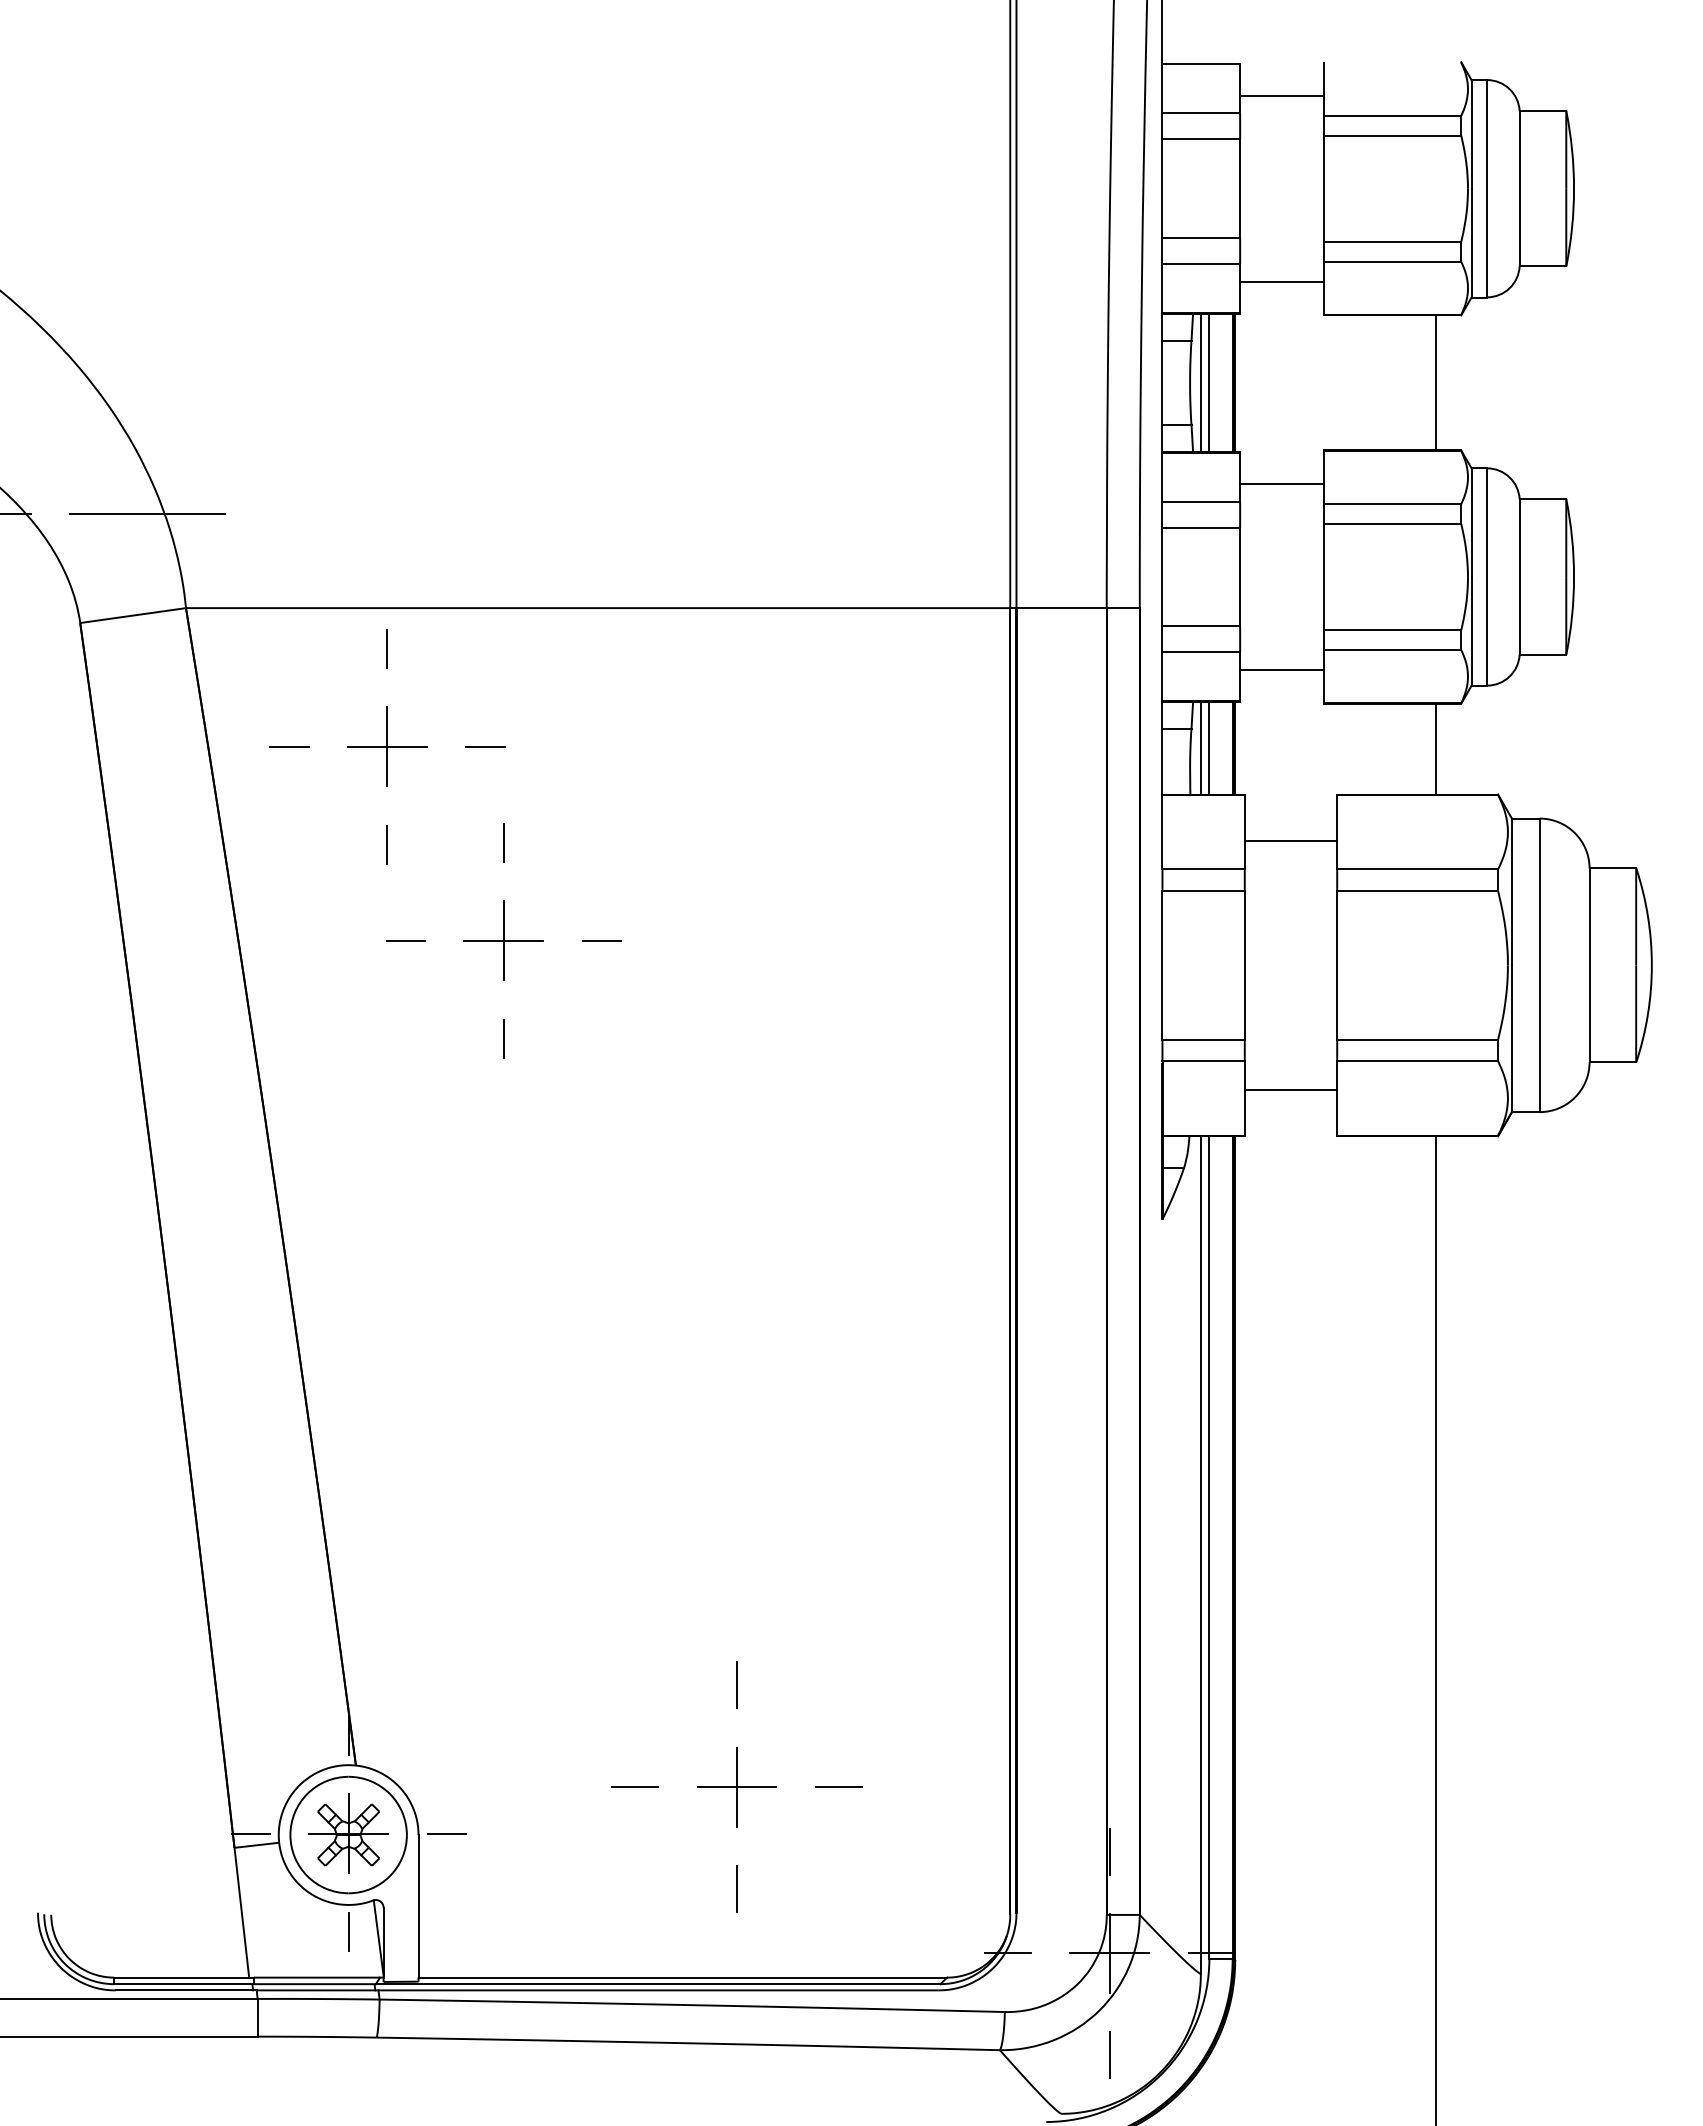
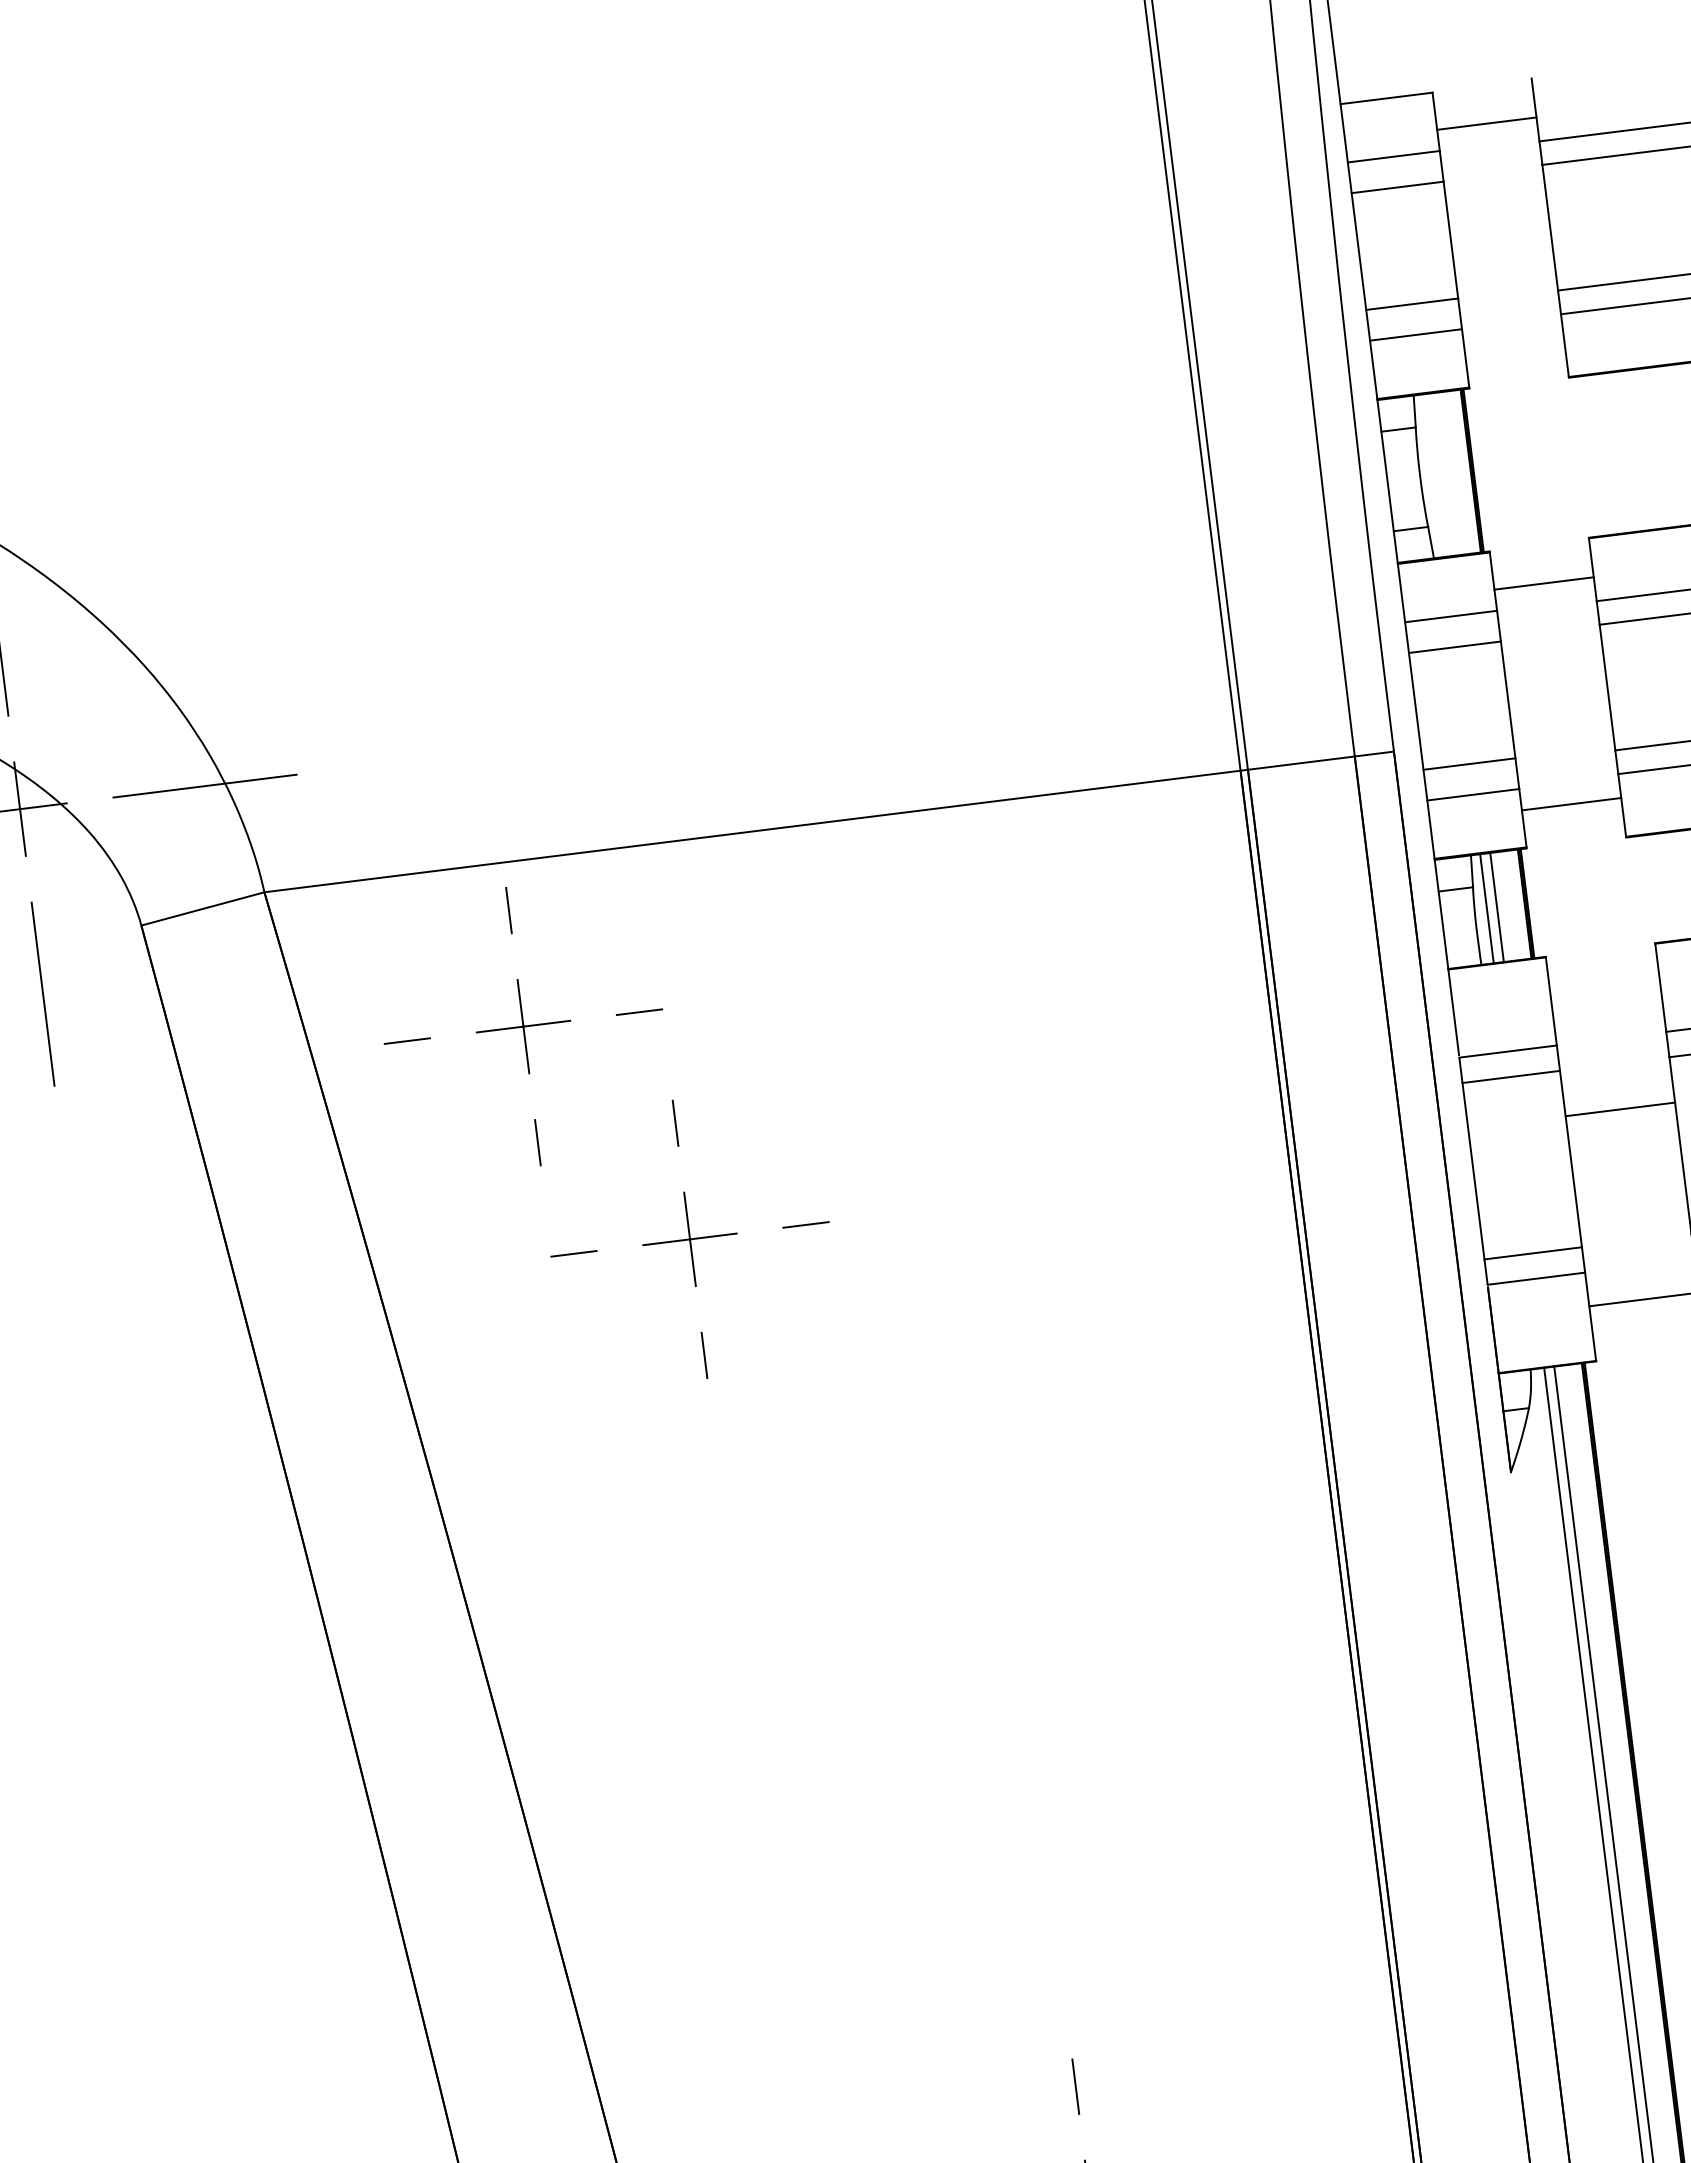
line: (1281, 281) -> (1513, 343), removed
line: (1200, 382) -> (1432, 475), removed
line: (1209, 382) -> (1443, 474), removed
line: (1290, 841) -> (1619, 1109), moved

